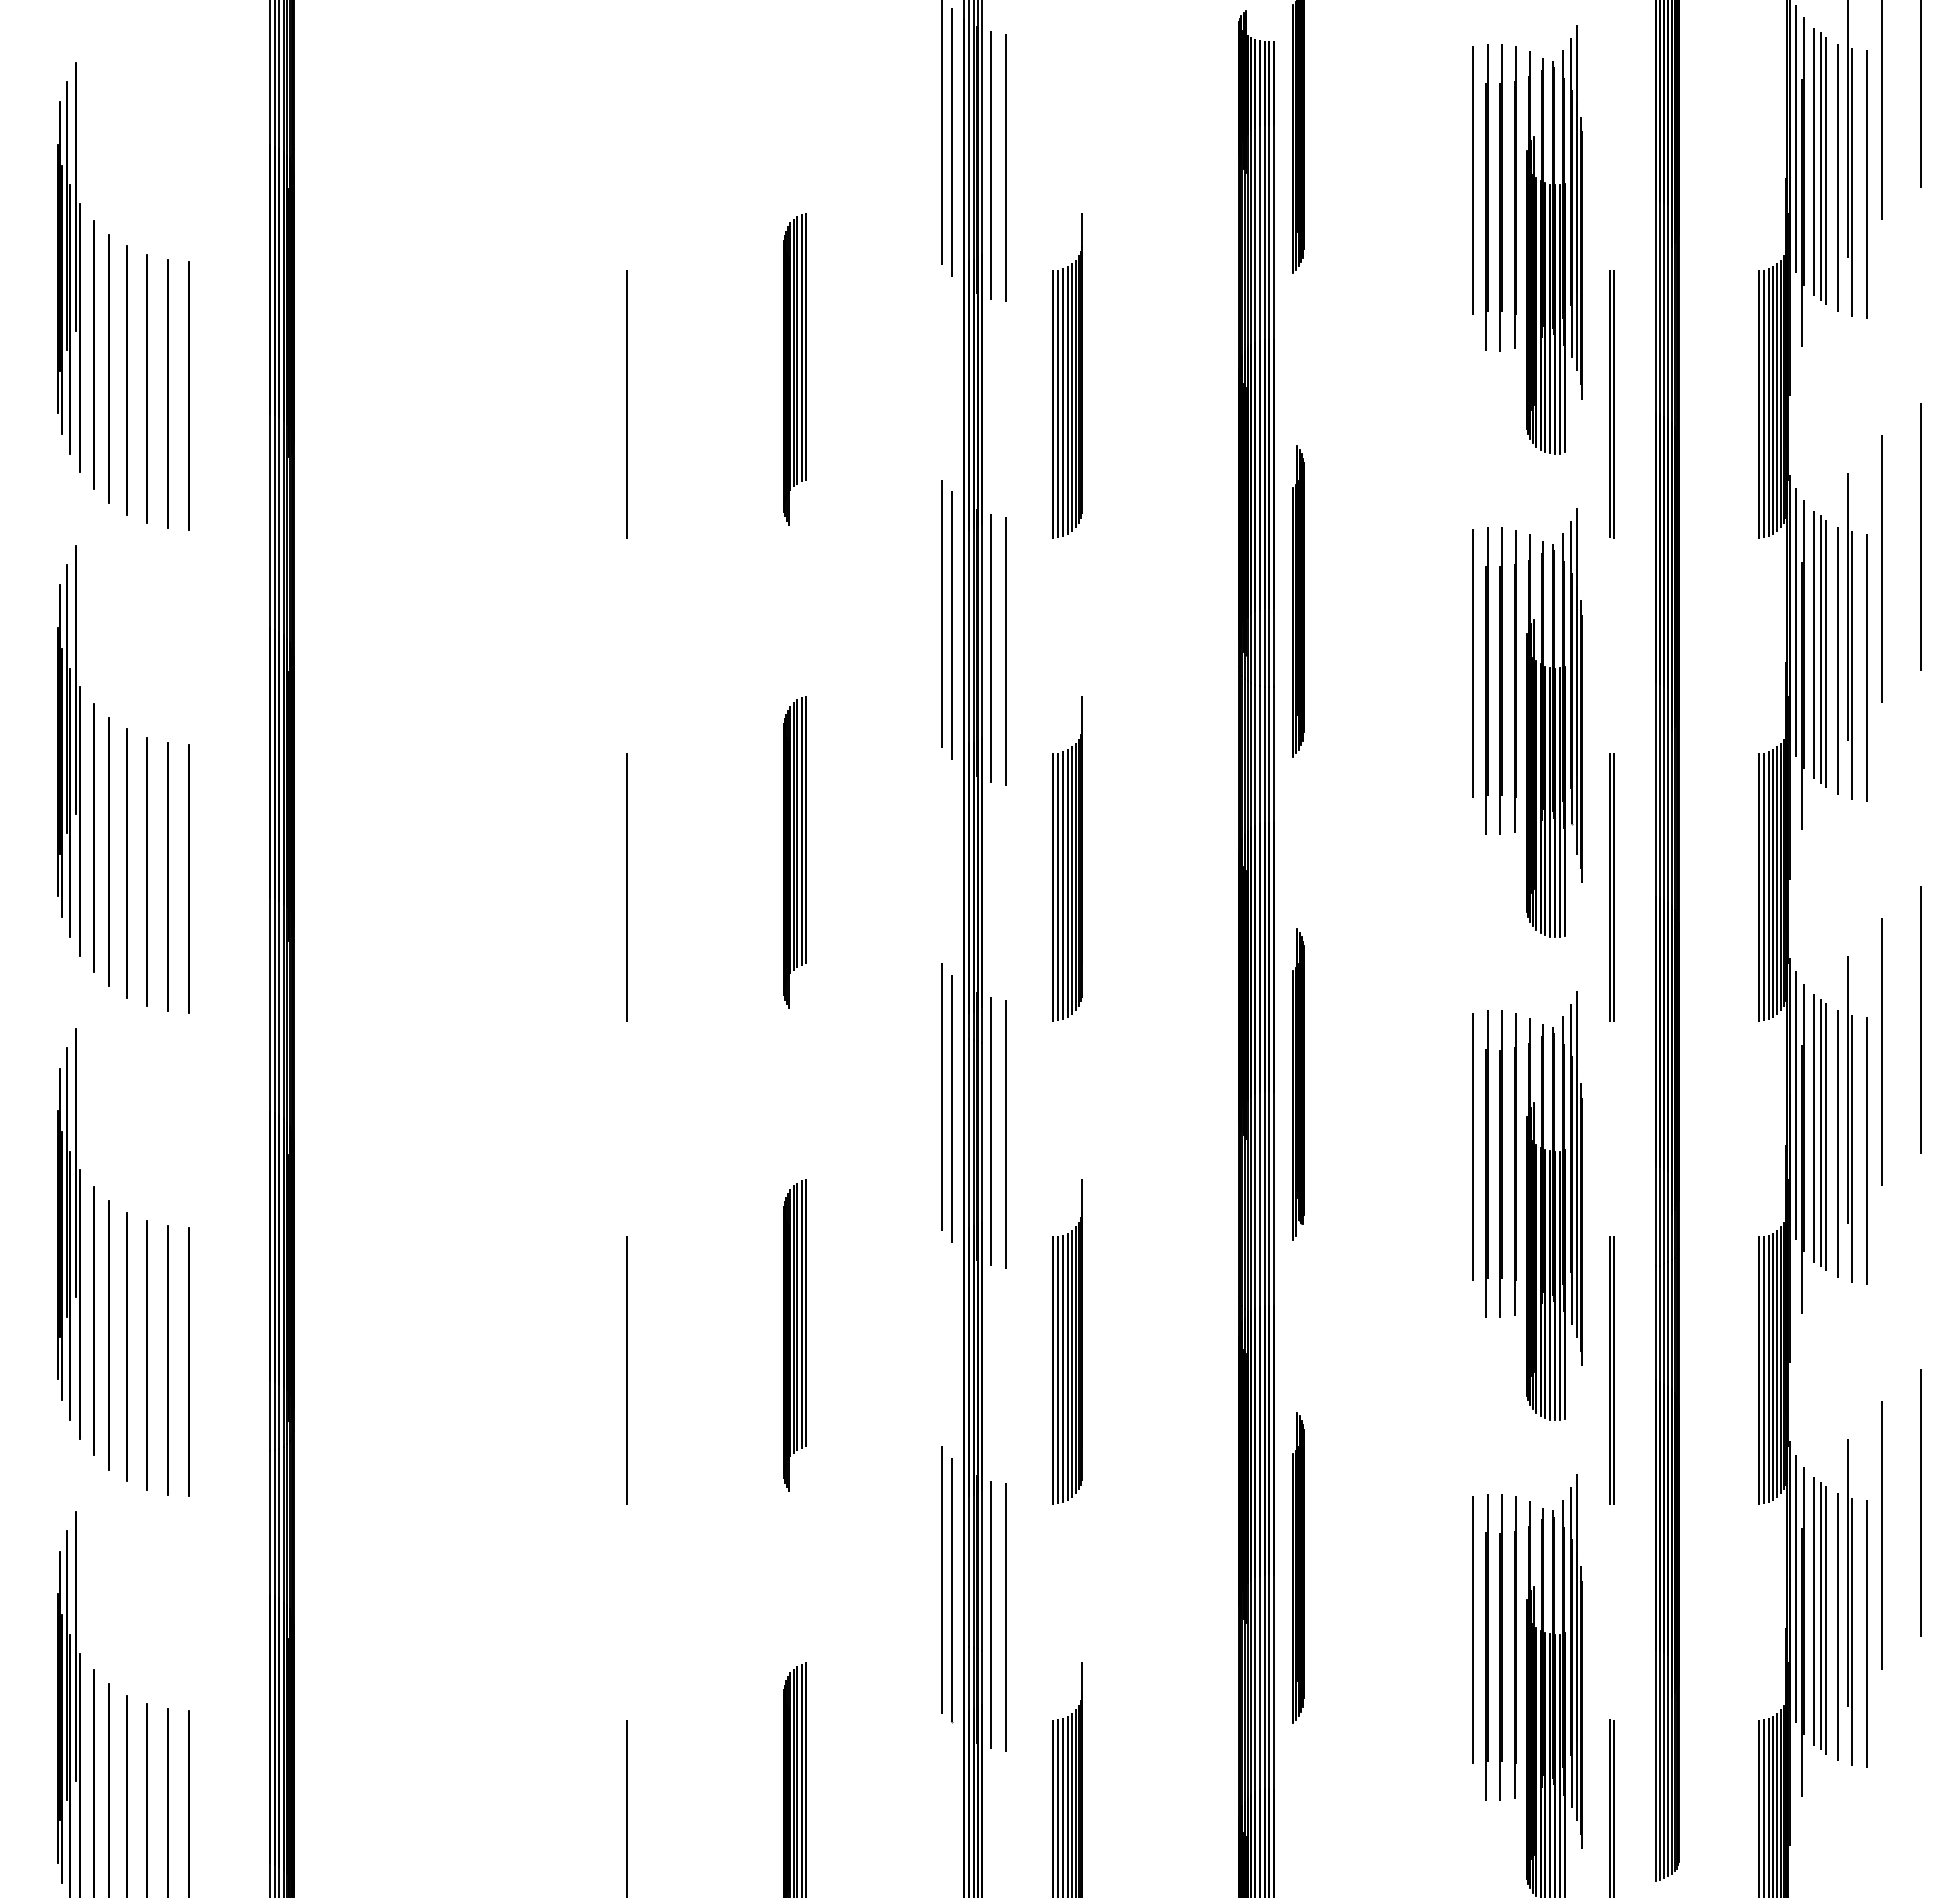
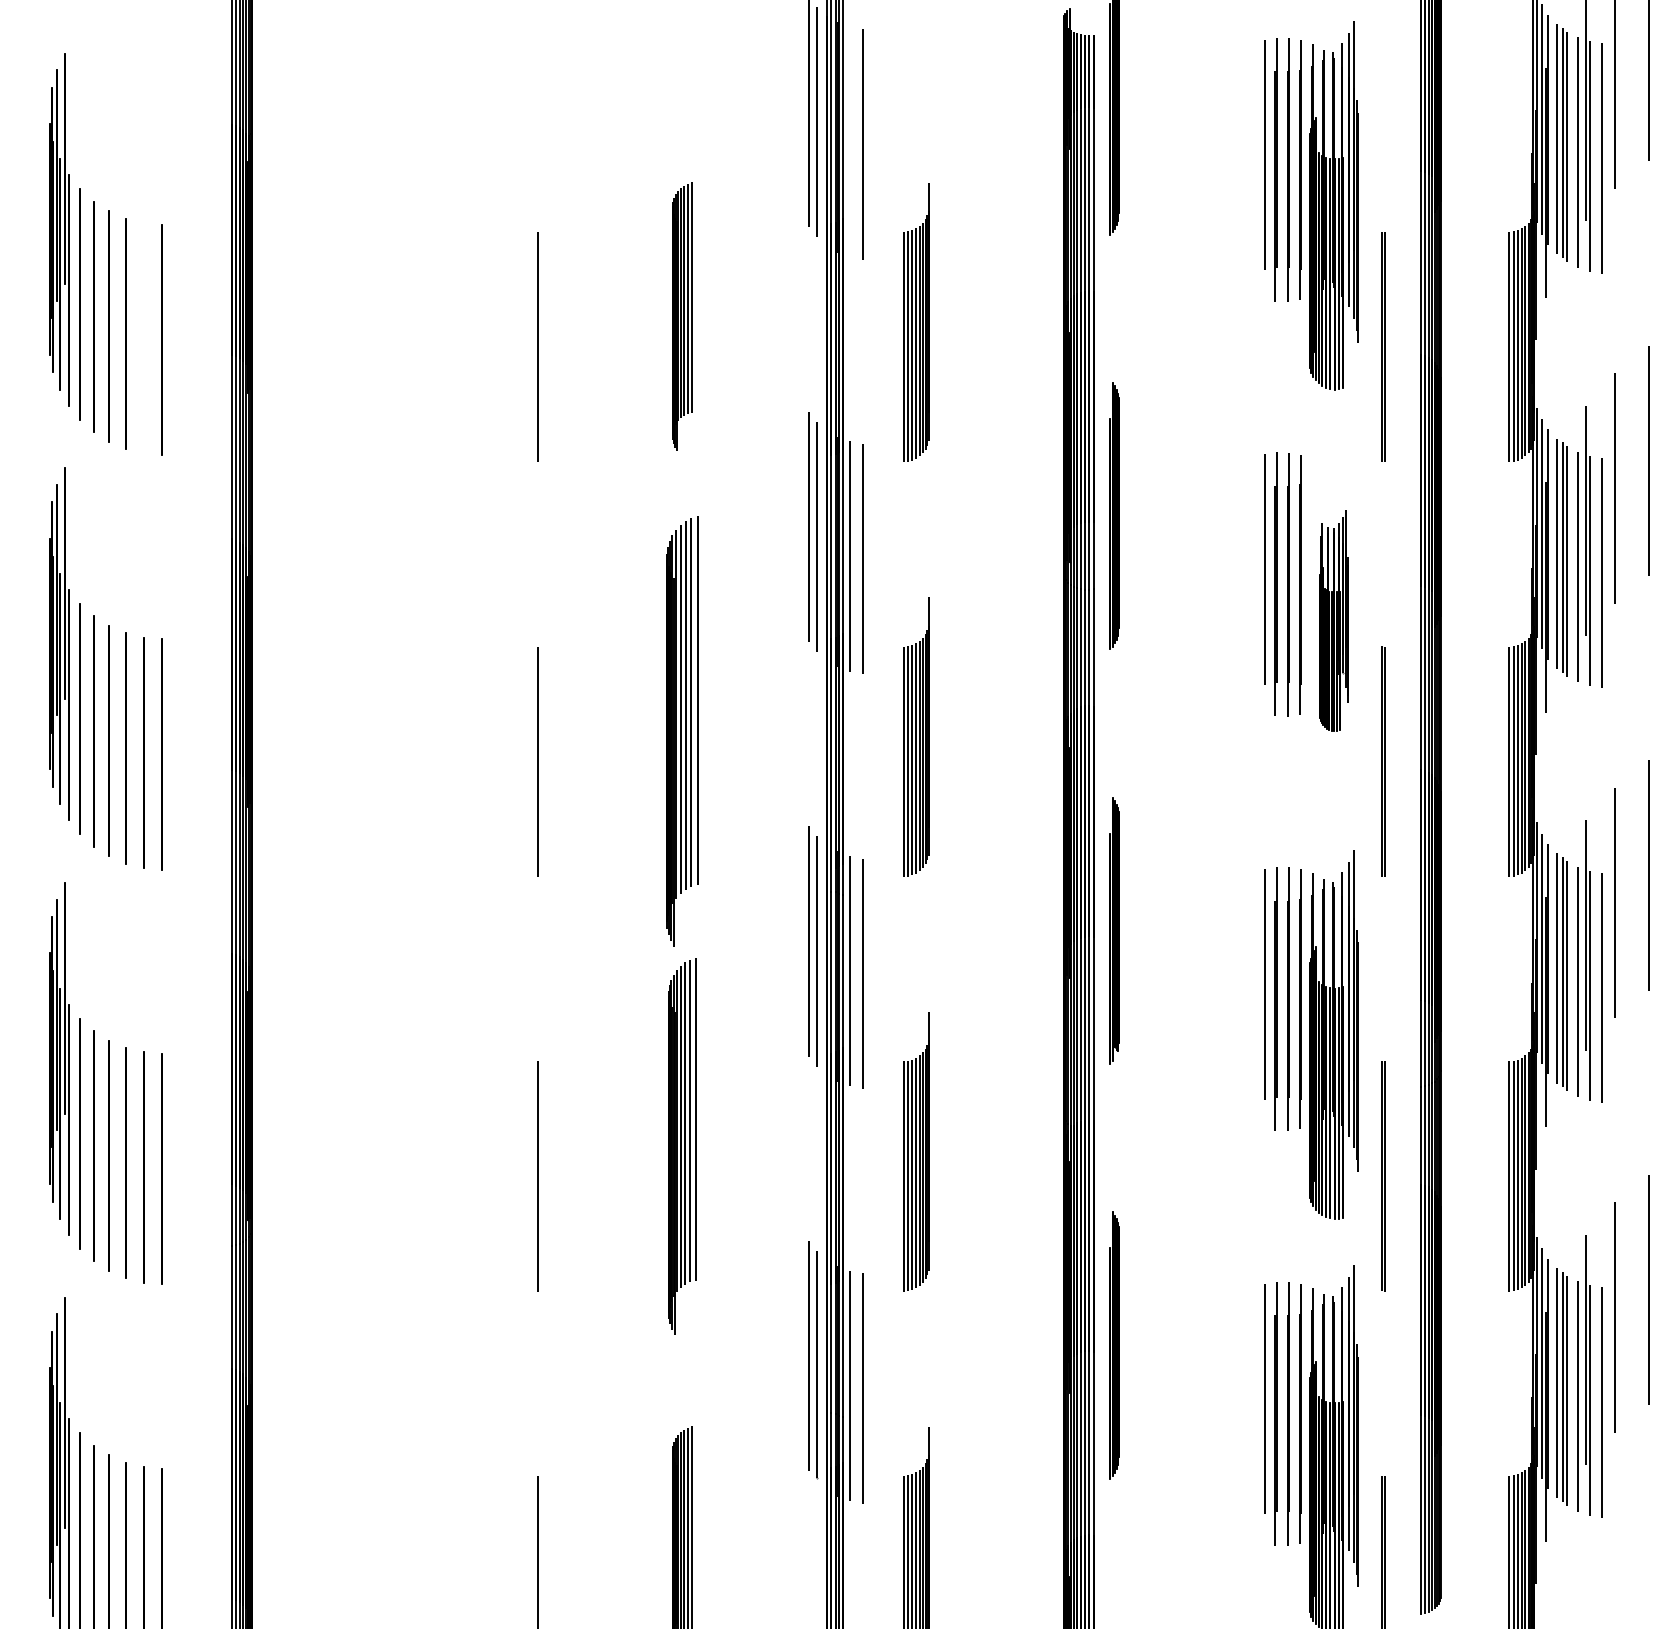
line: (990, 165) -> (850, 142), removed
line: (167, 393) -> (143, 337), removed
part: (1554, 722) -> (1334, 620), size x0.6
part: (794, 852) -> (681, 731), size x1.6
part: (794, 1335) -> (681, 1146), size x1.4

